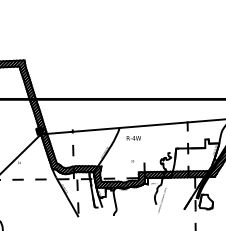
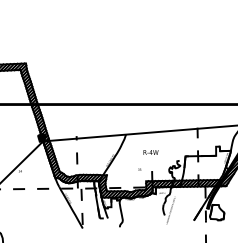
text: (133, 138) -> (150, 152), moved

